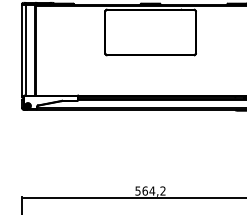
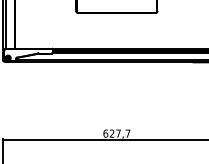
text: (150, 190) -> (116, 133), 564,2 -> 627,7

